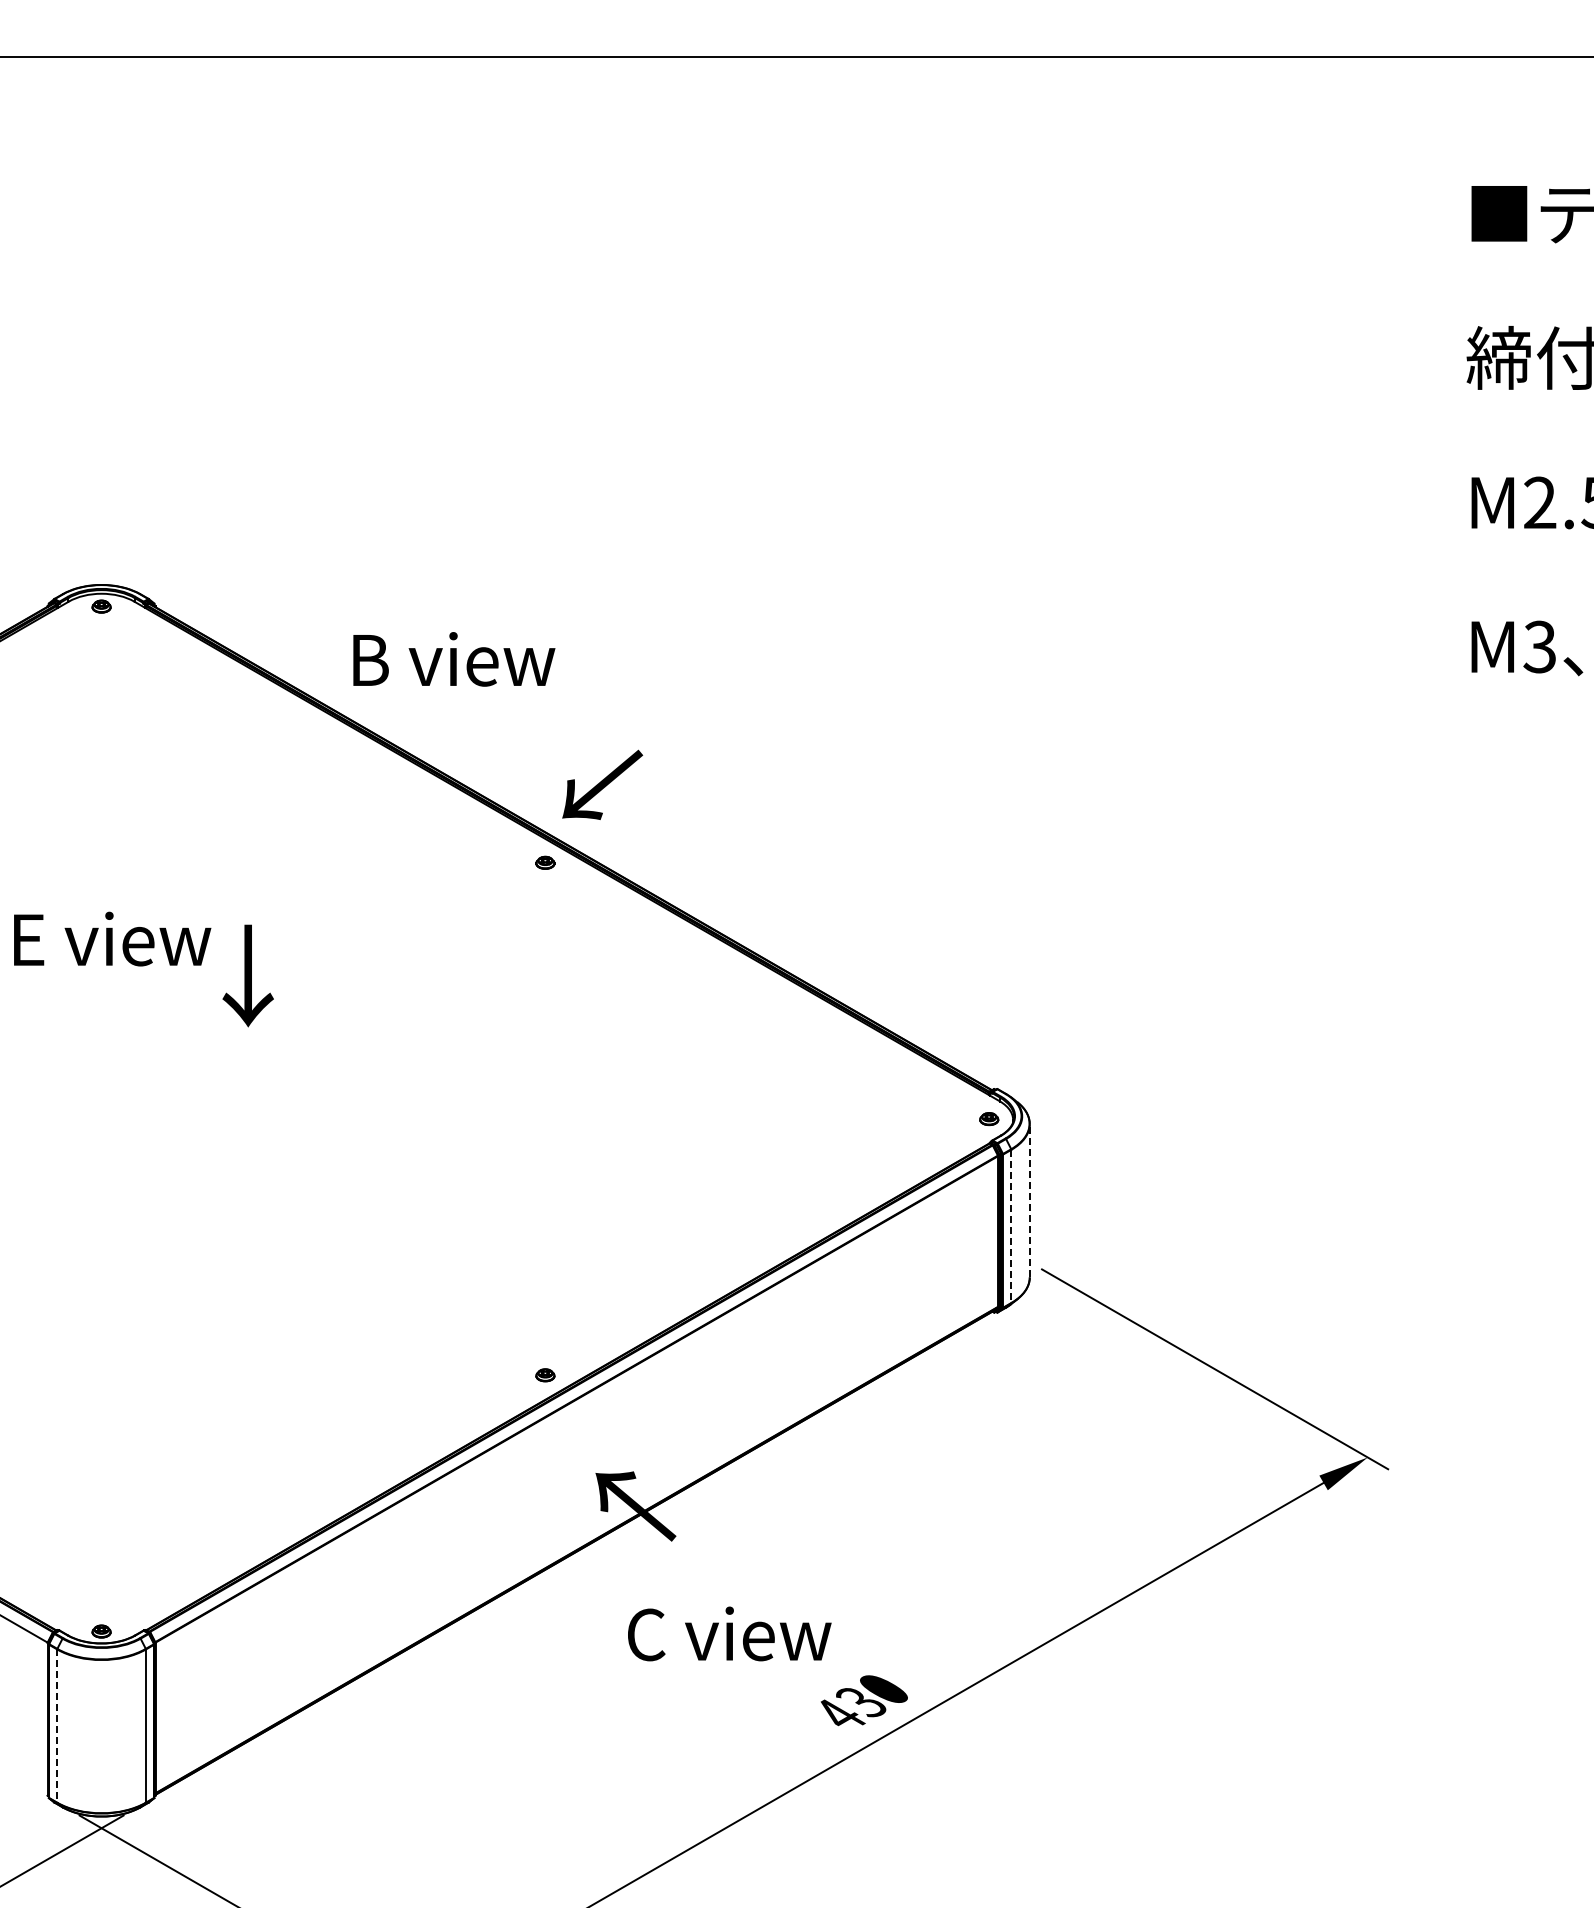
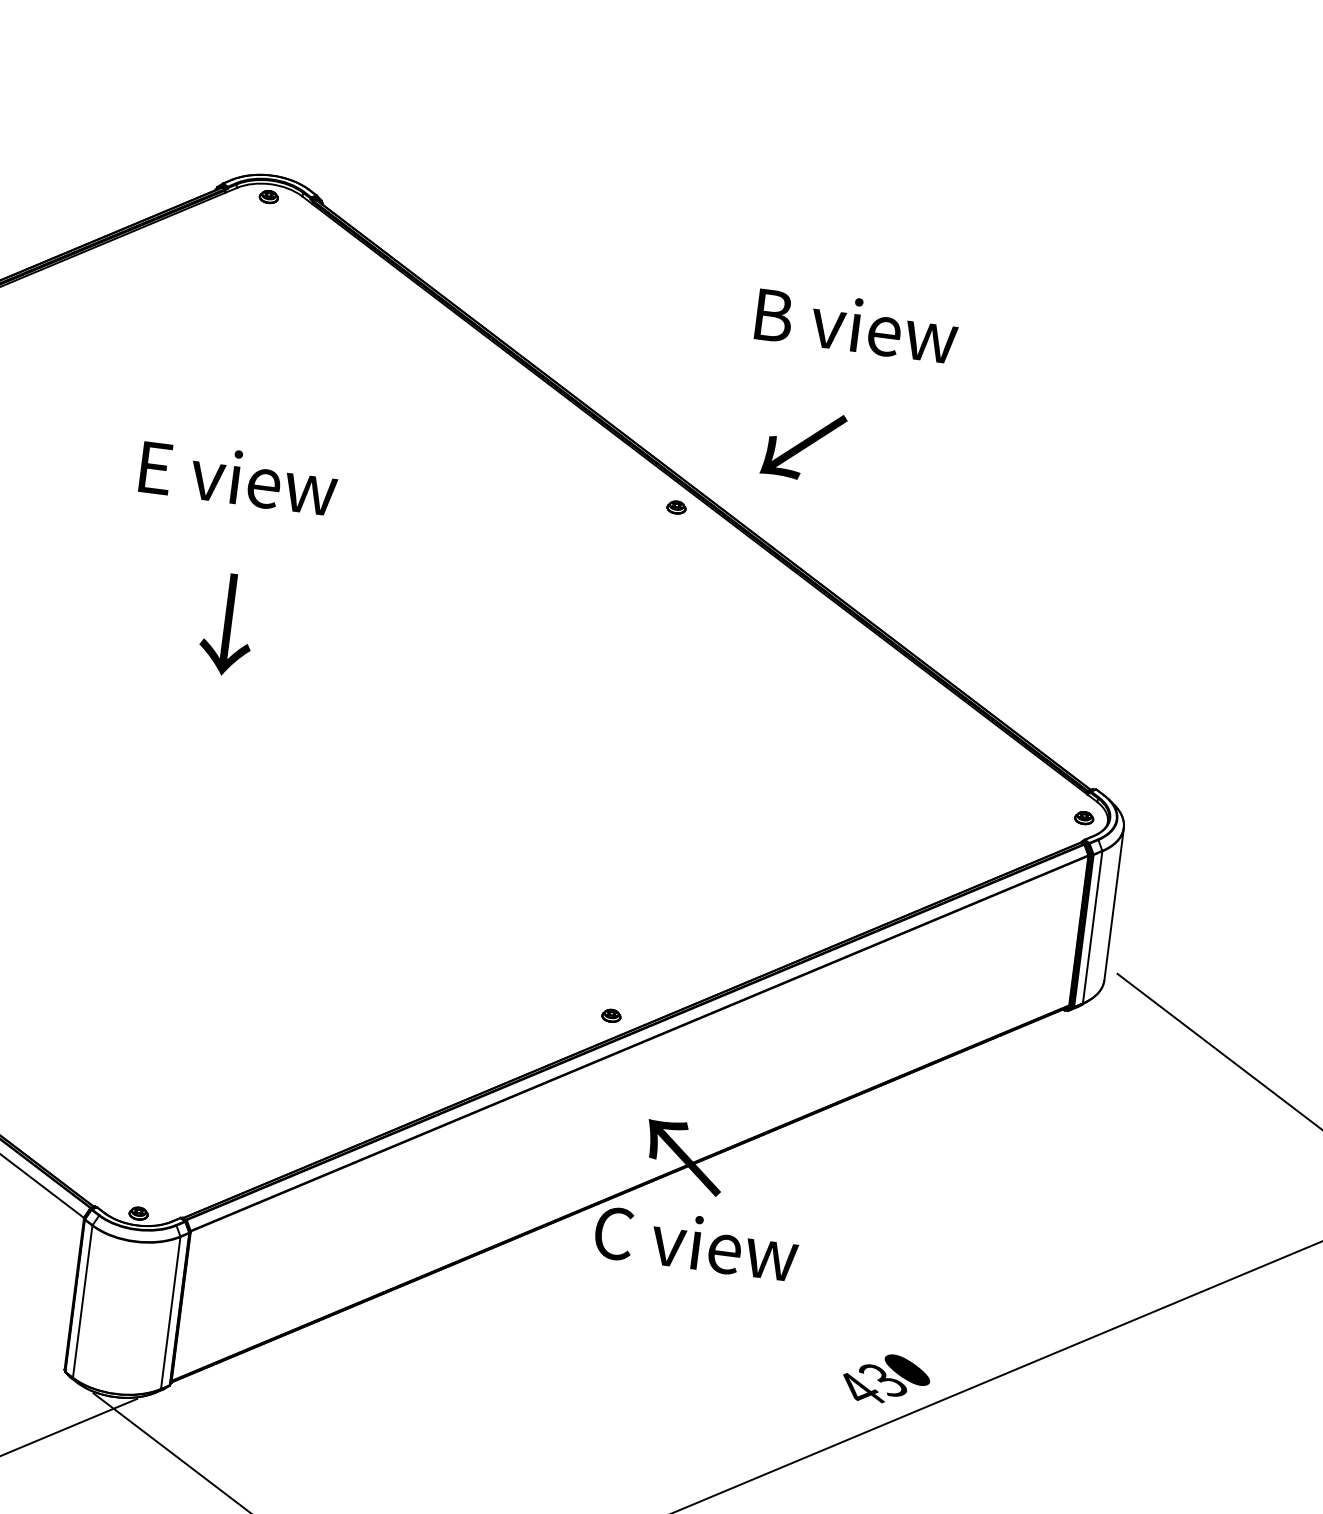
text: (454, 659) -> (857, 325), moved
text: (602, 784) -> (803, 444), moved
text: (112, 938) -> (238, 477), moved
text: (247, 975) -> (227, 624), moved
line: (1029, 1200) -> (1113, 903), dashed -> solid
line: (1011, 1226) -> (1092, 927), dashed -> solid
text: (729, 1633) -> (696, 1242), moved
line: (57, 1726) -> (82, 1302), dashed -> solid

